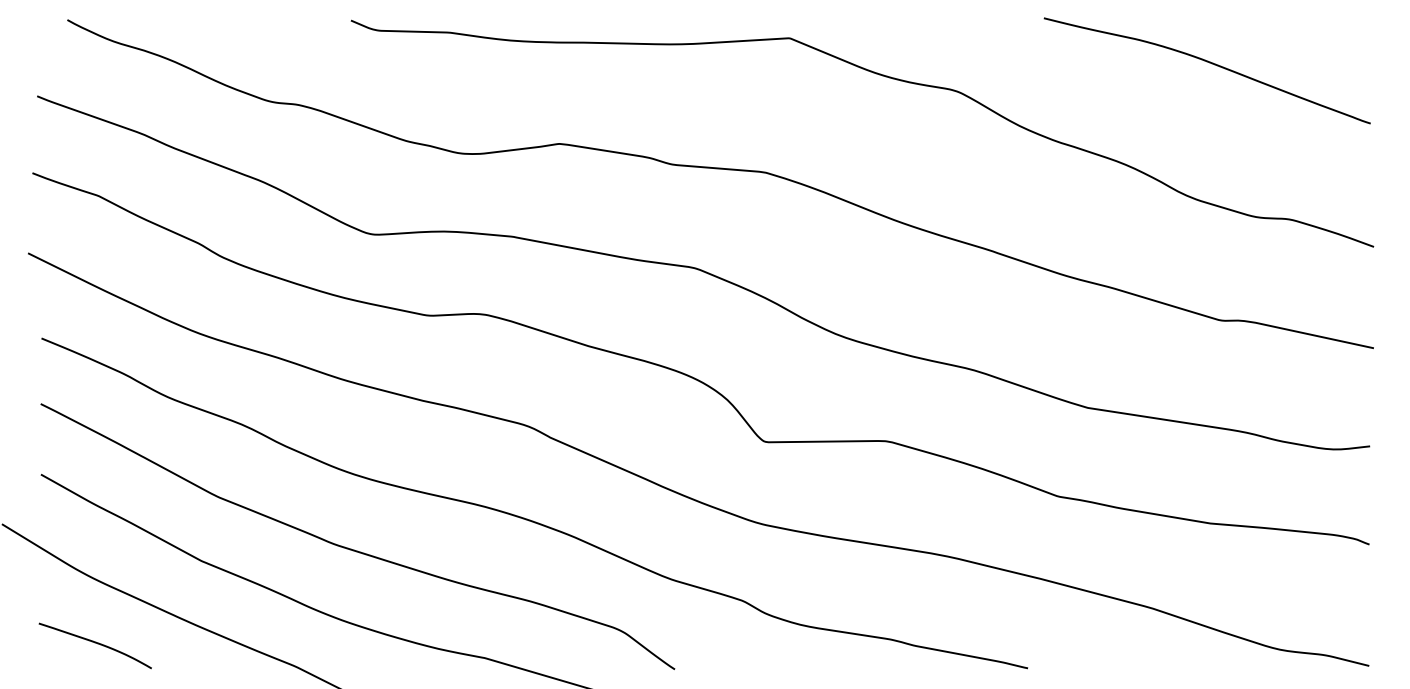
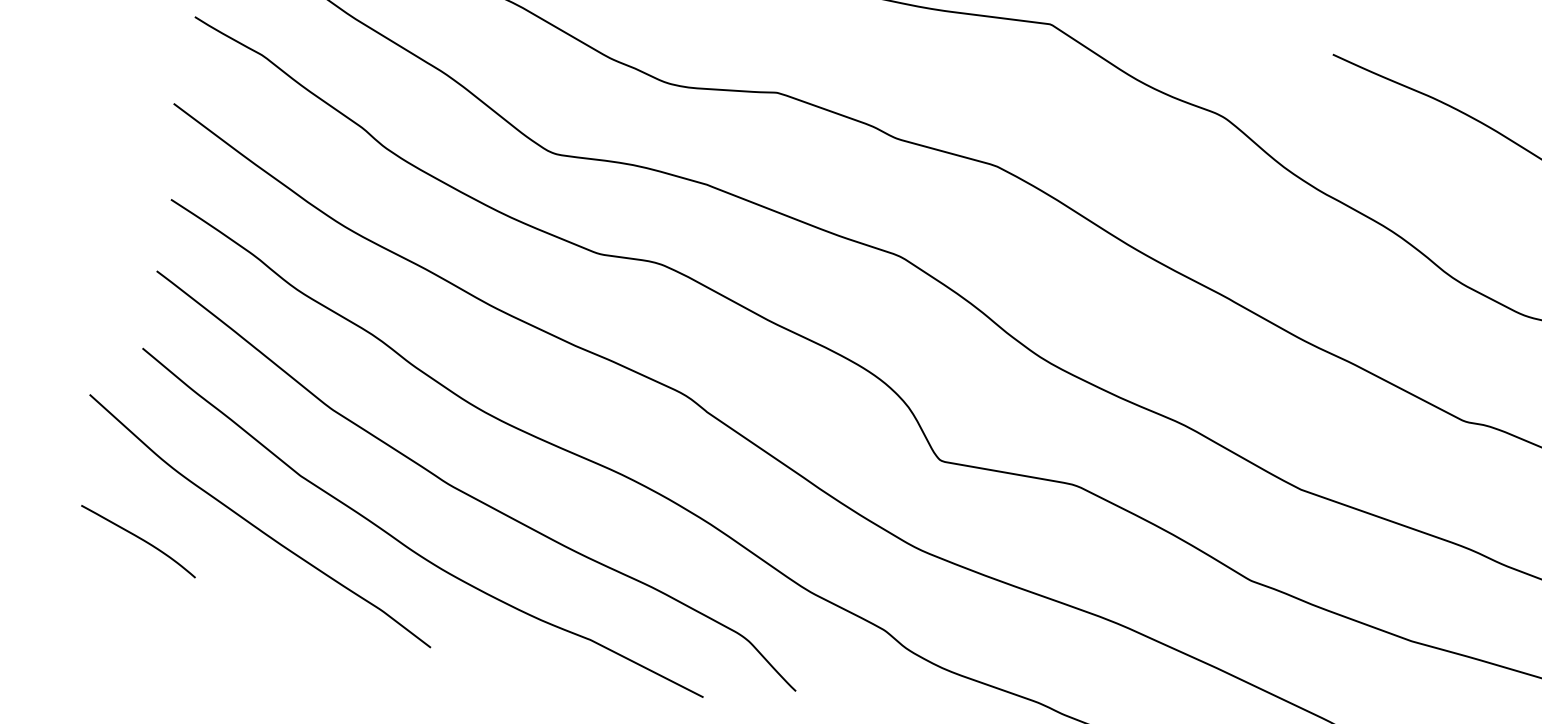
curve: (94, 643) -> (138, 538), moved

